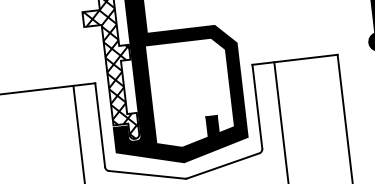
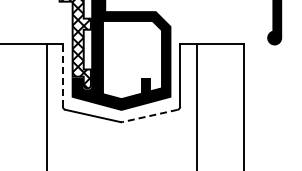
line: (99, 124) -> (62, 74), solid -> dashed
line: (222, 166) -> (149, 116), solid -> dashed

